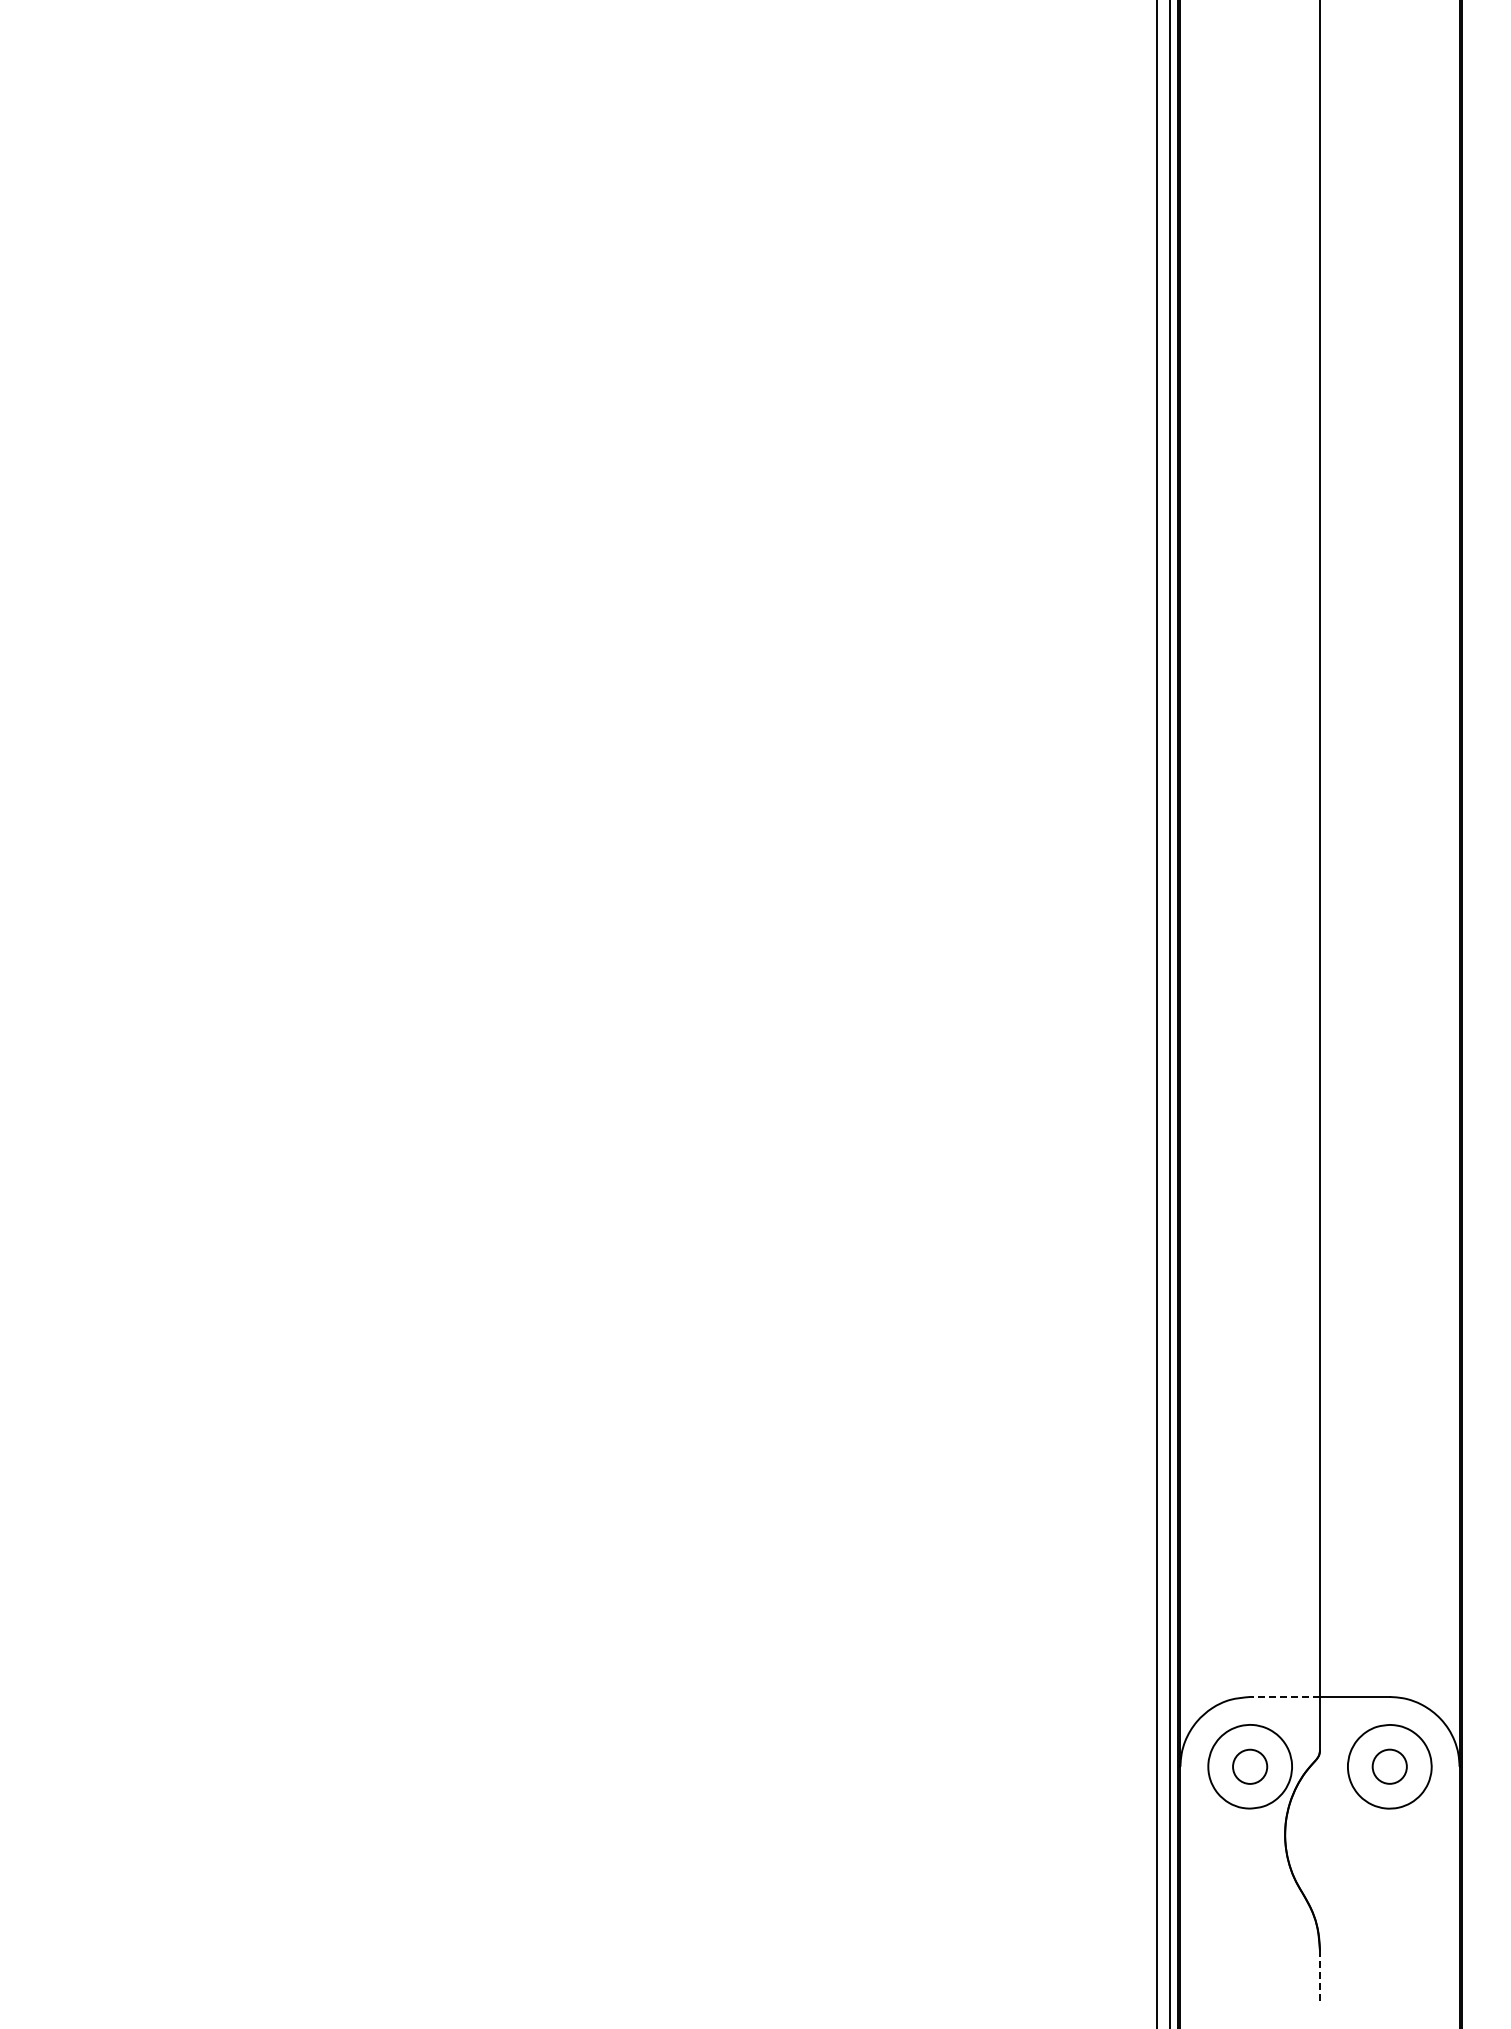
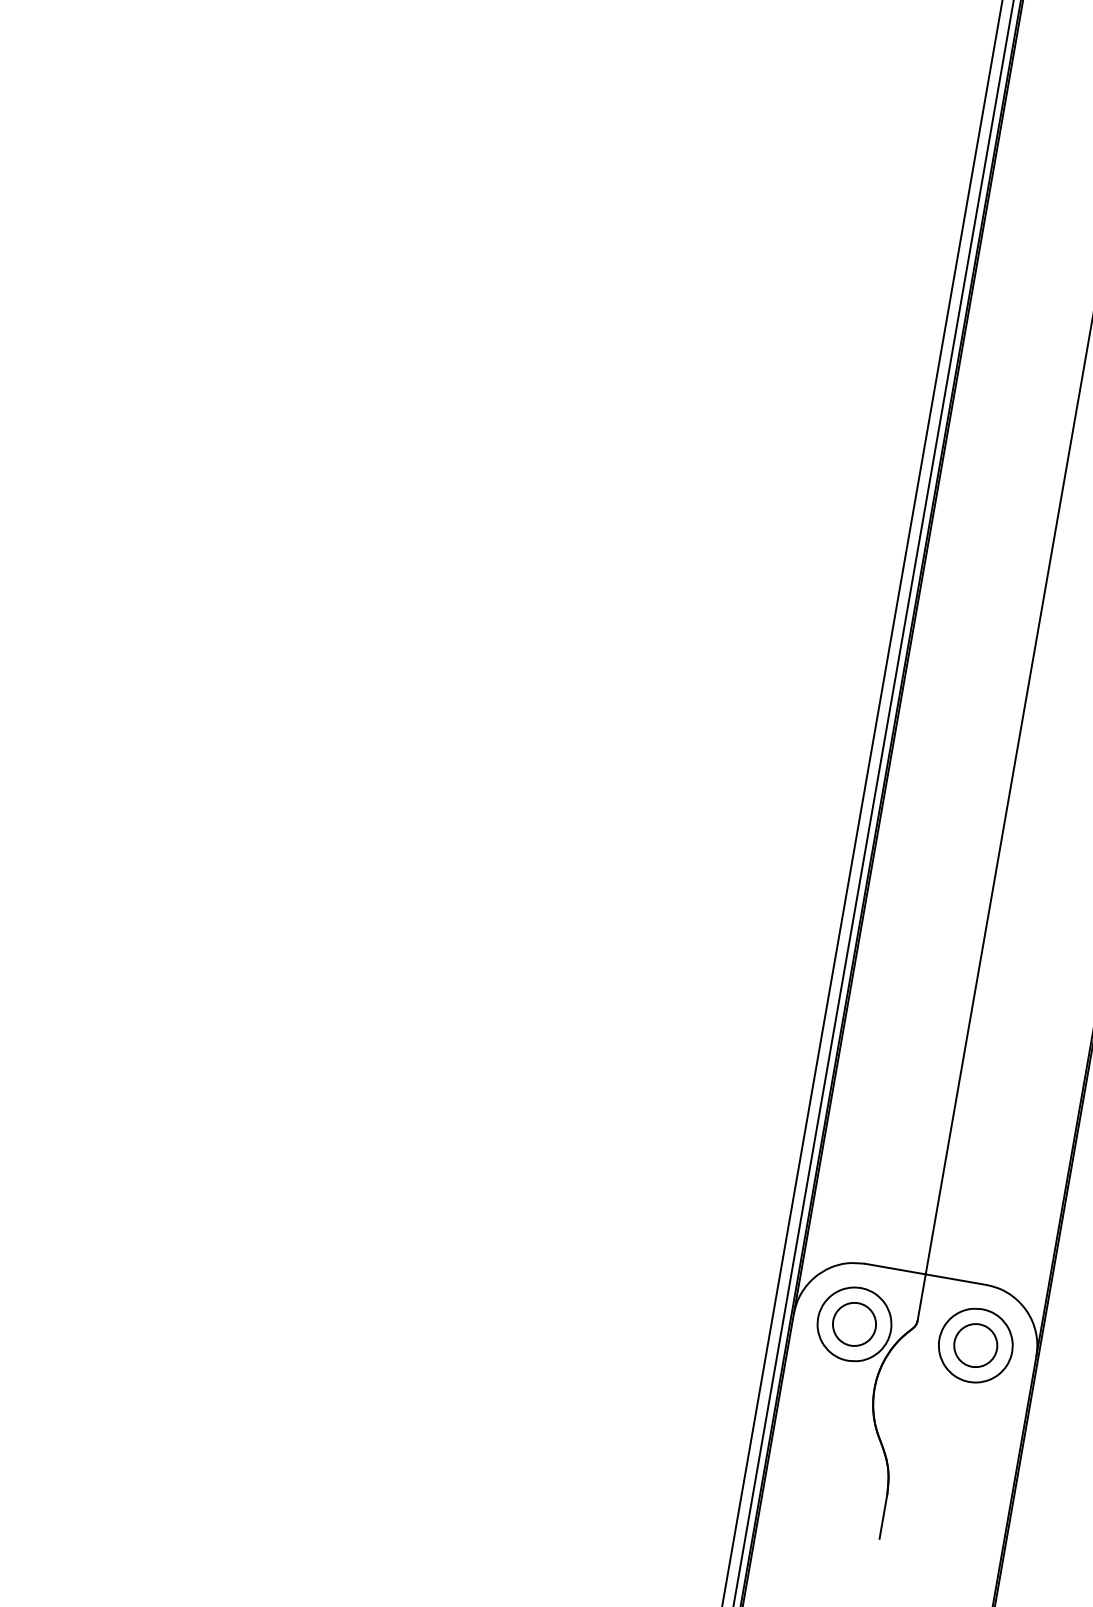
line: (1285, 1696) -> (895, 1268), dashed -> solid
circle: (1249, 1766) -> (853, 1324), size x1.43
circle: (1389, 1766) -> (975, 1345), size x1.43
line: (1319, 1975) -> (883, 1516), dashed -> solid

